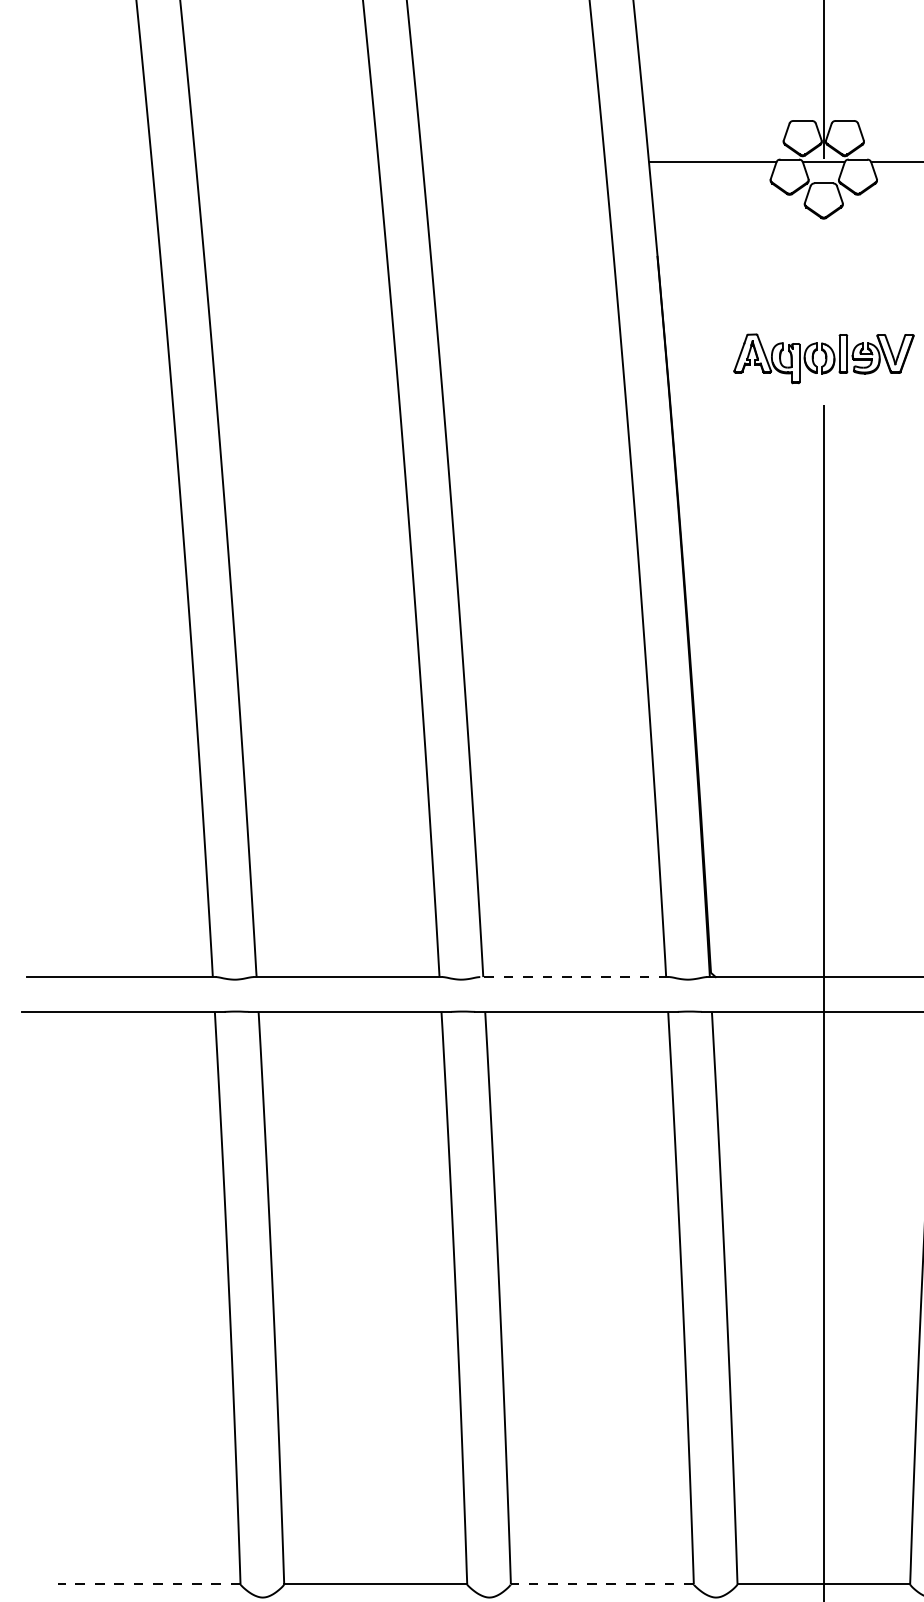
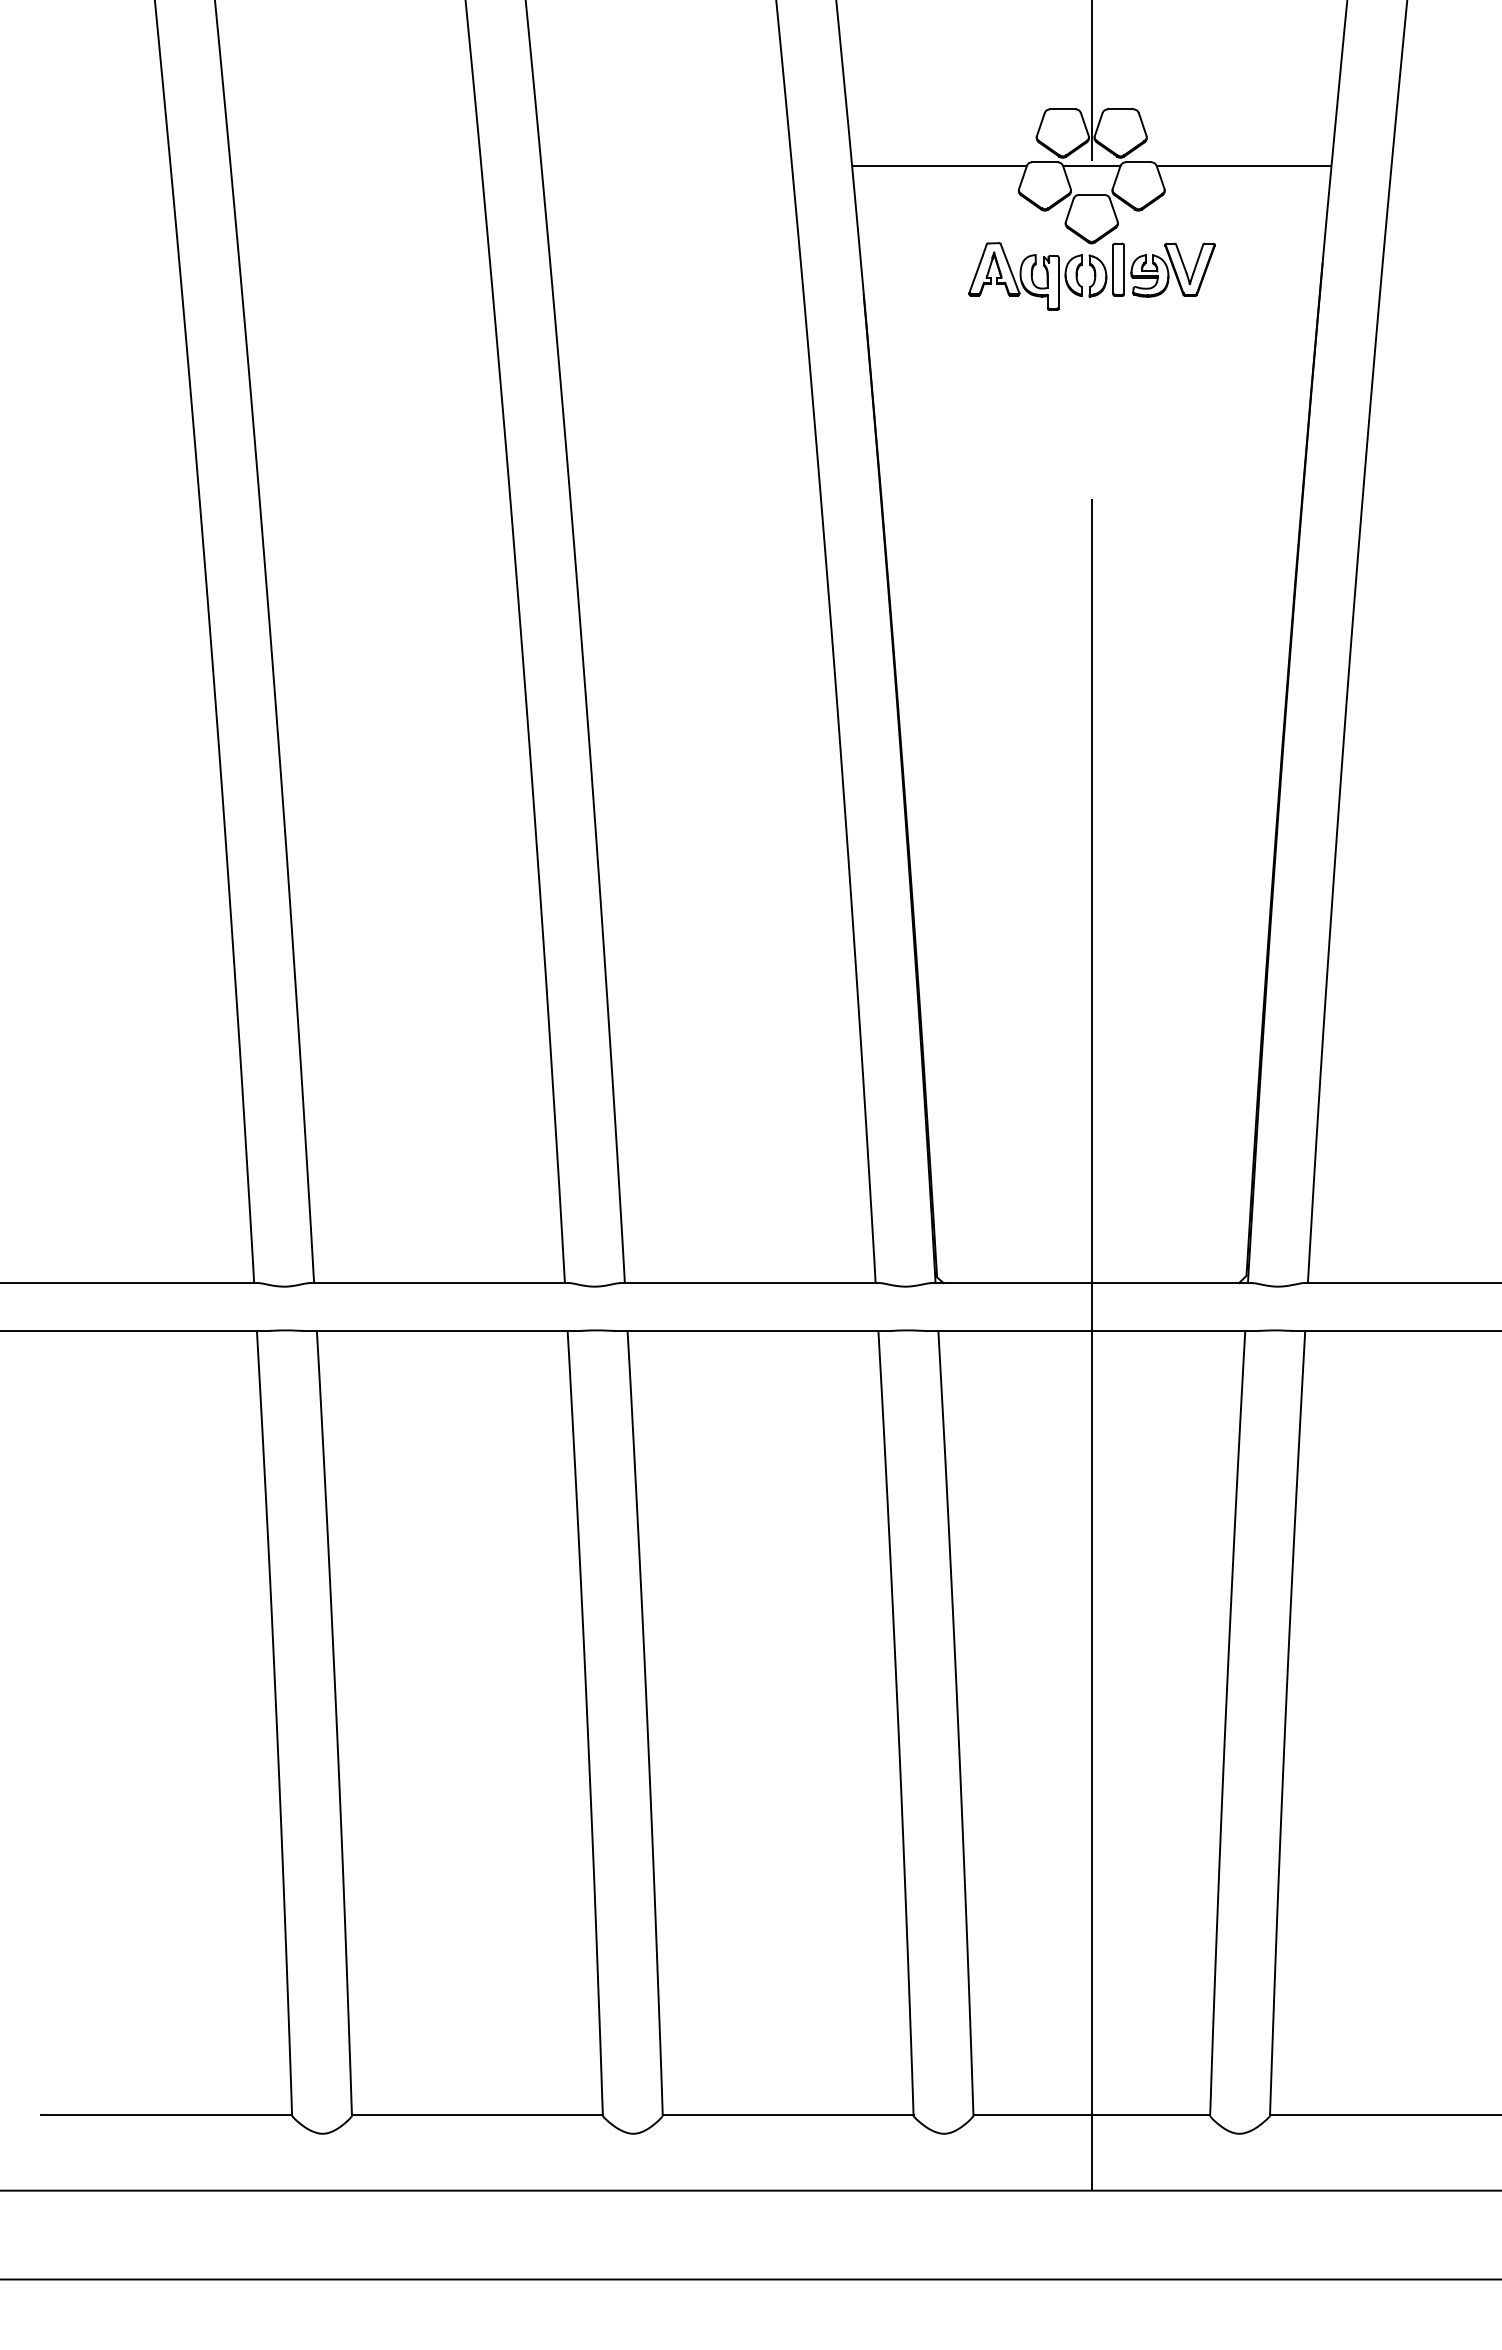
part: (823, 358) -> (1091, 276), moved
line: (574, 977) -> (749, 1283), dashed -> solid
line: (148, 1584) -> (166, 2115), dashed -> solid
line: (601, 1584) -> (787, 2115), dashed -> solid

